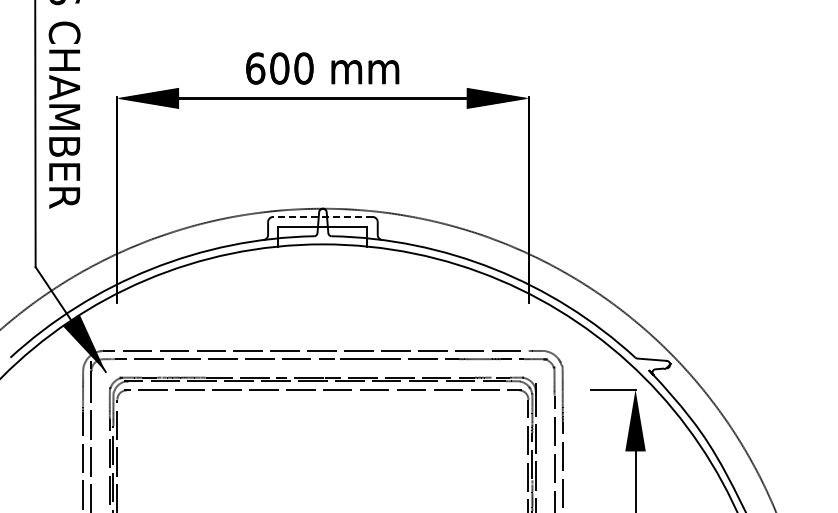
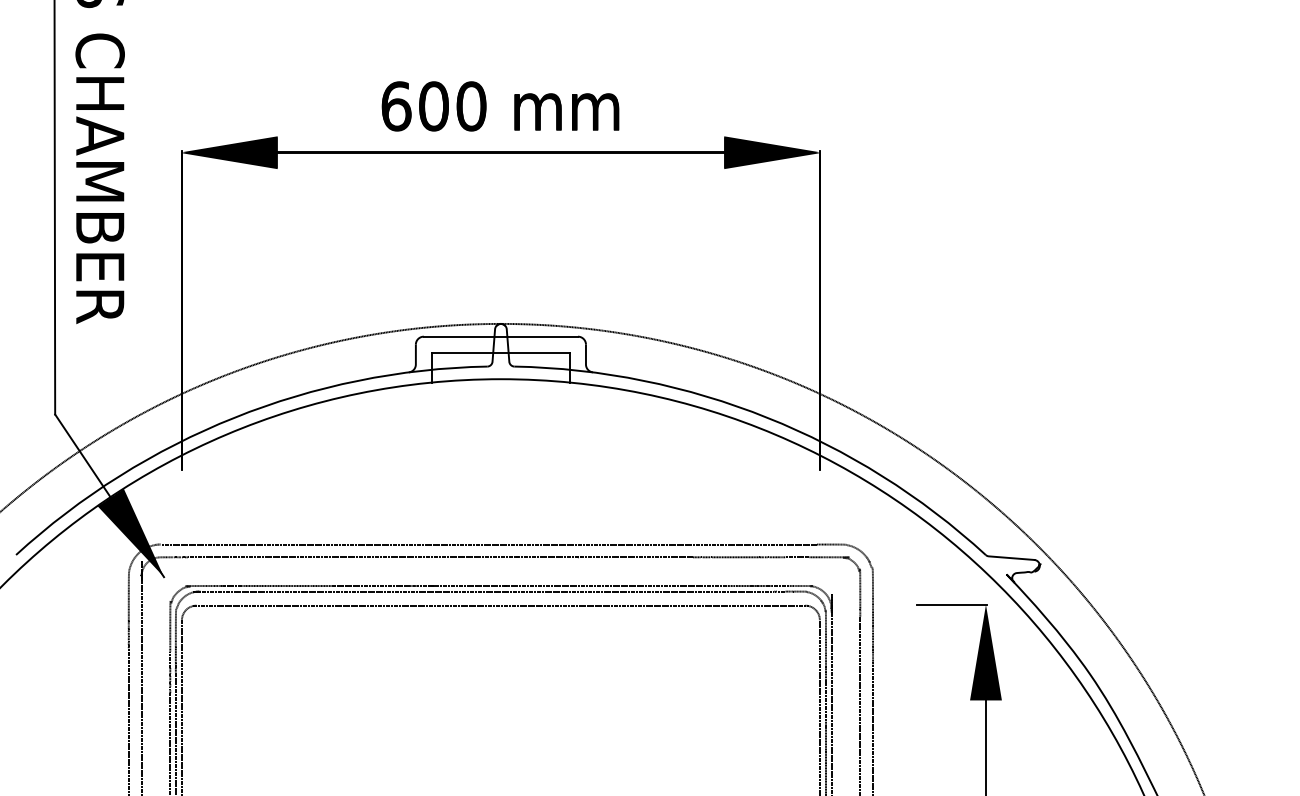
line: (322, 216) -> (500, 335), dashed -> solid

